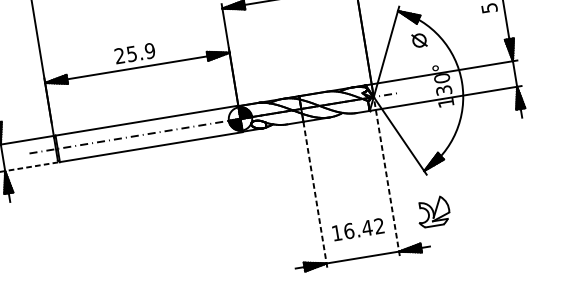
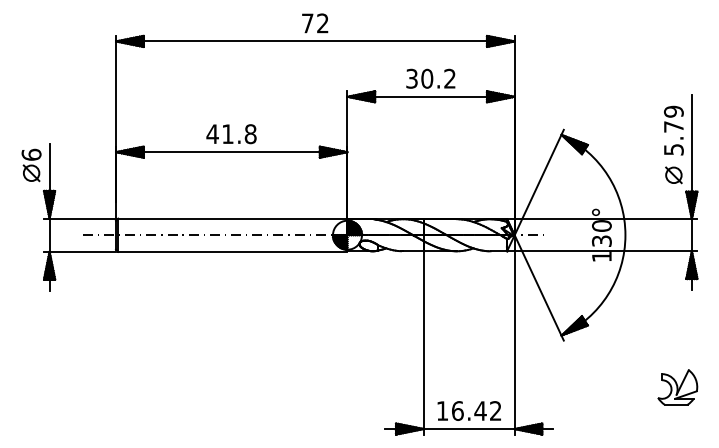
part: (419, 40) -> (673, 175), moved
text: (134, 53) -> (231, 134), 25.9 -> 41.8
line: (31, 166) -> (82, 251), dashed -> solid
line: (386, 176) -> (514, 334), dashed -> solid
line: (315, 194) -> (423, 342), dashed -> solid
part: (433, 211) -> (677, 387), moved
text: (357, 229) -> (468, 410), moved

